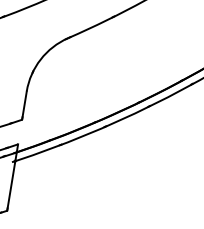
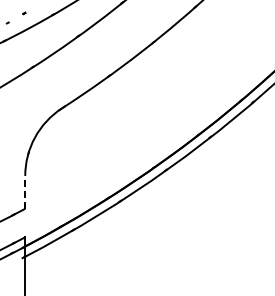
line: (24, 104) -> (25, 191), solid -> dashed

